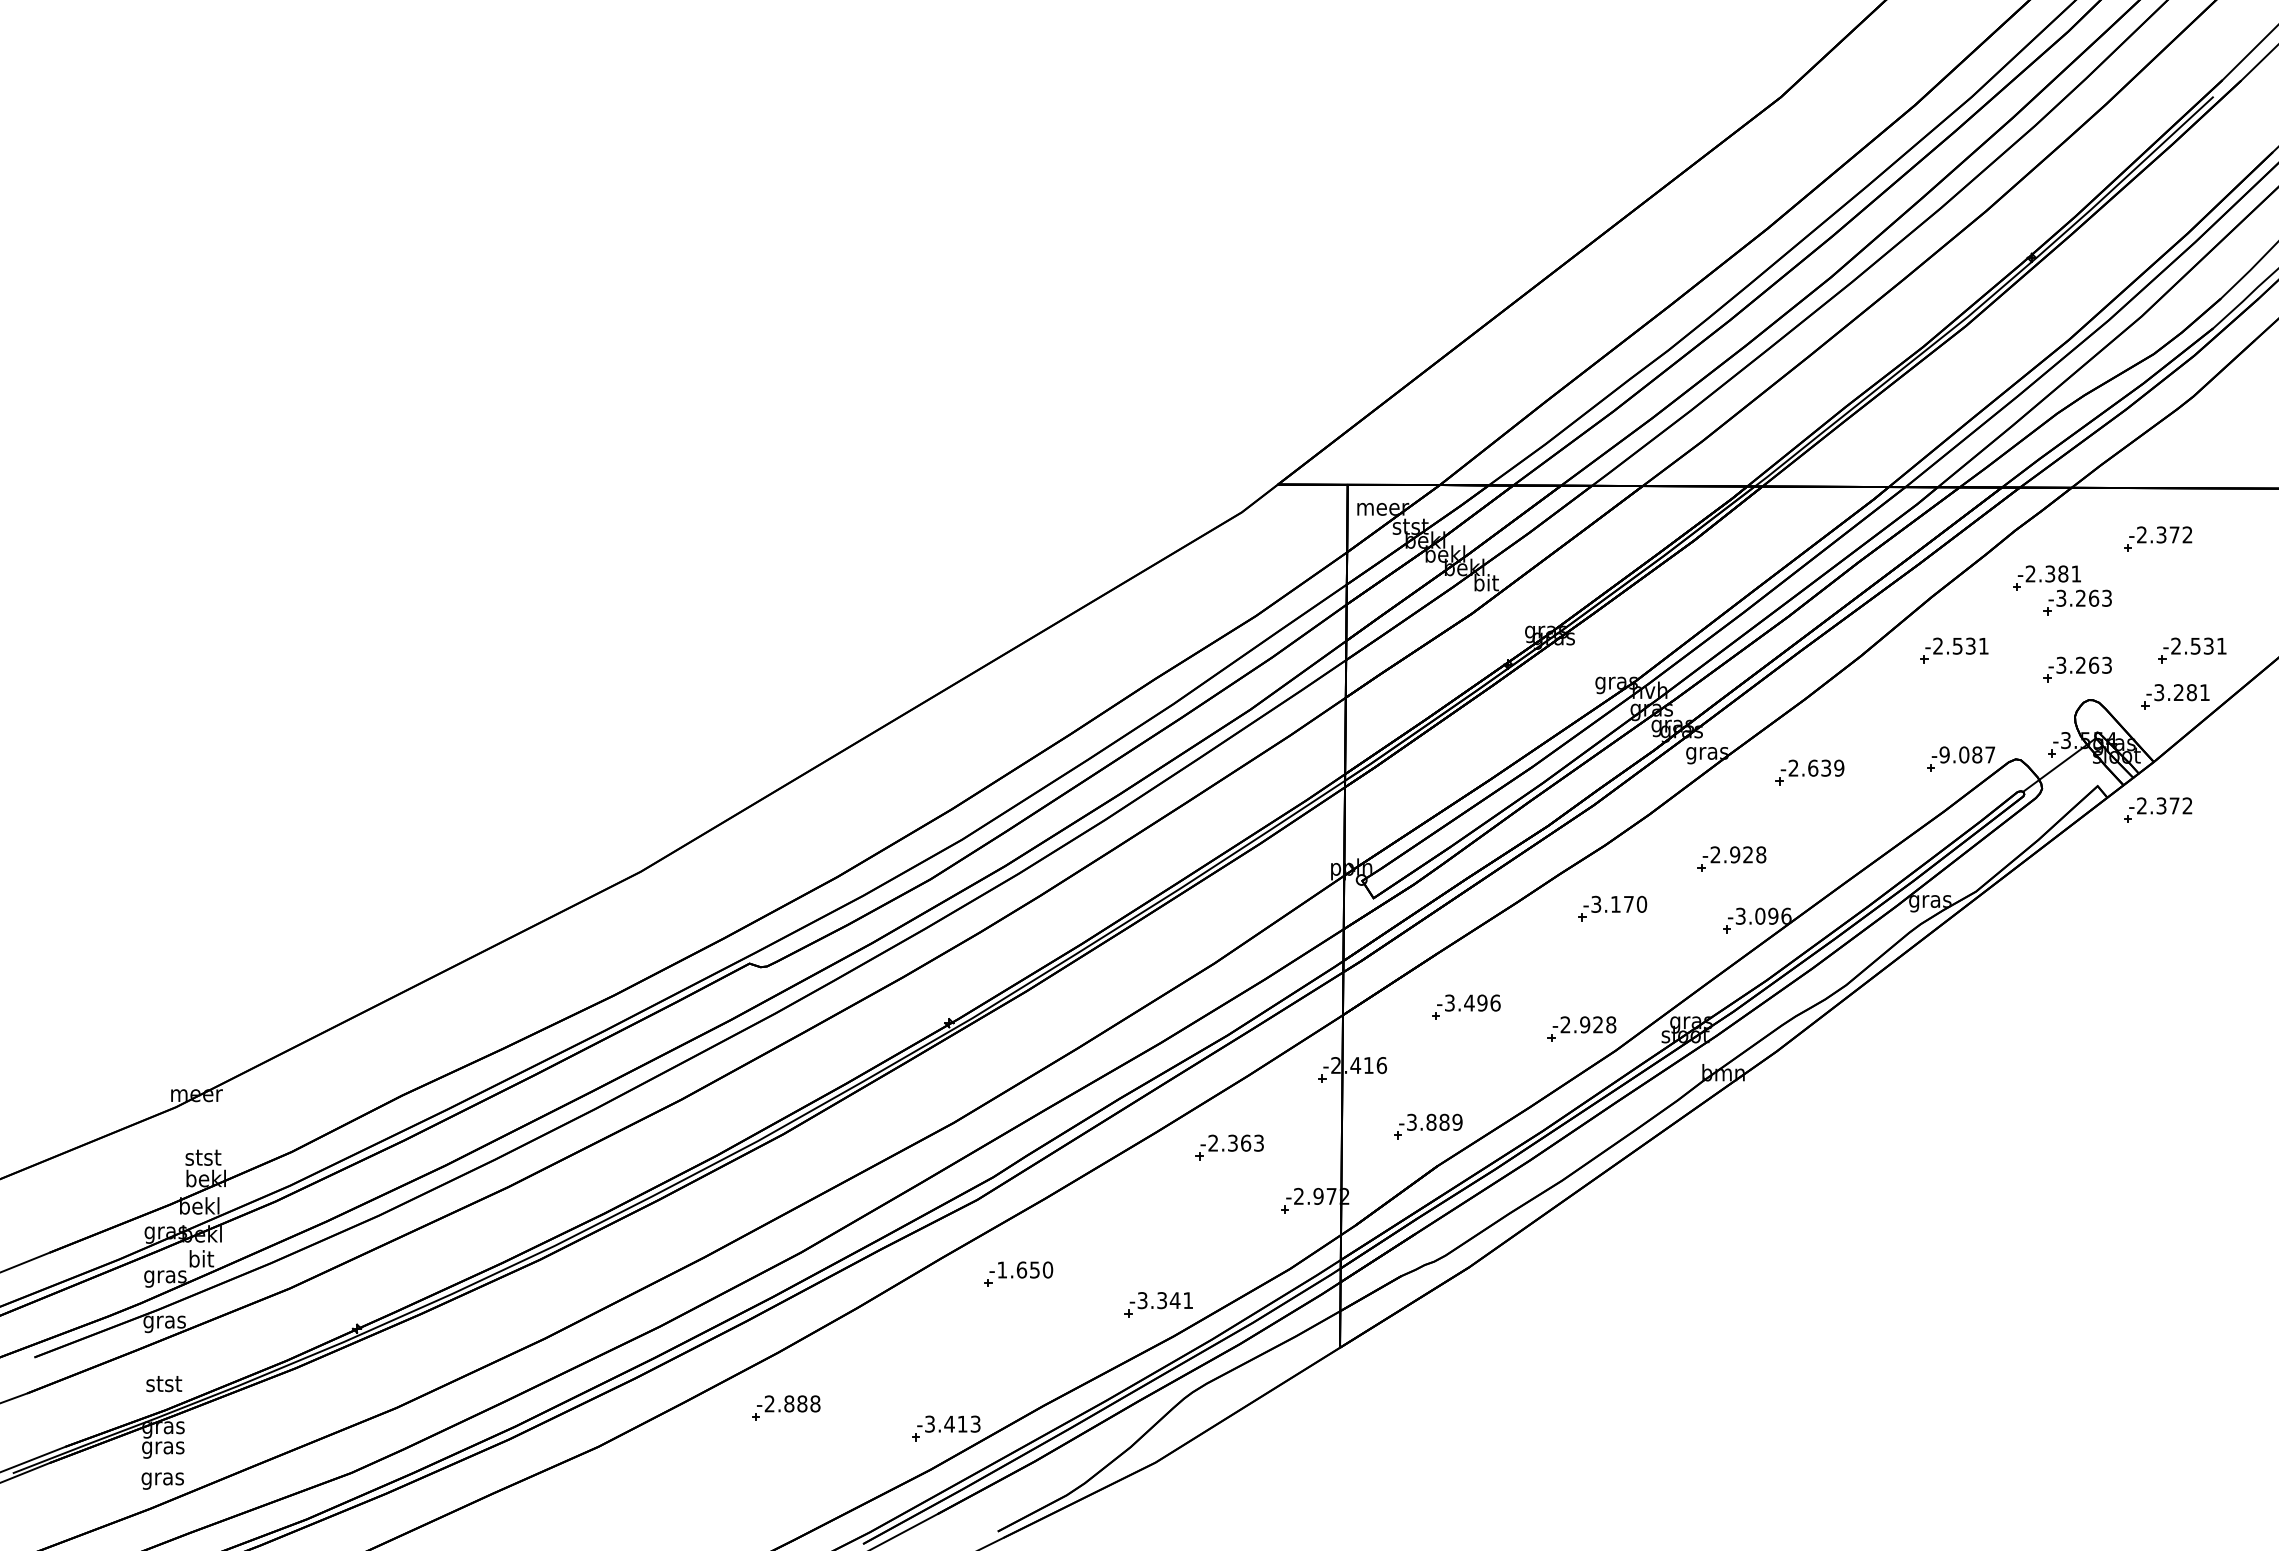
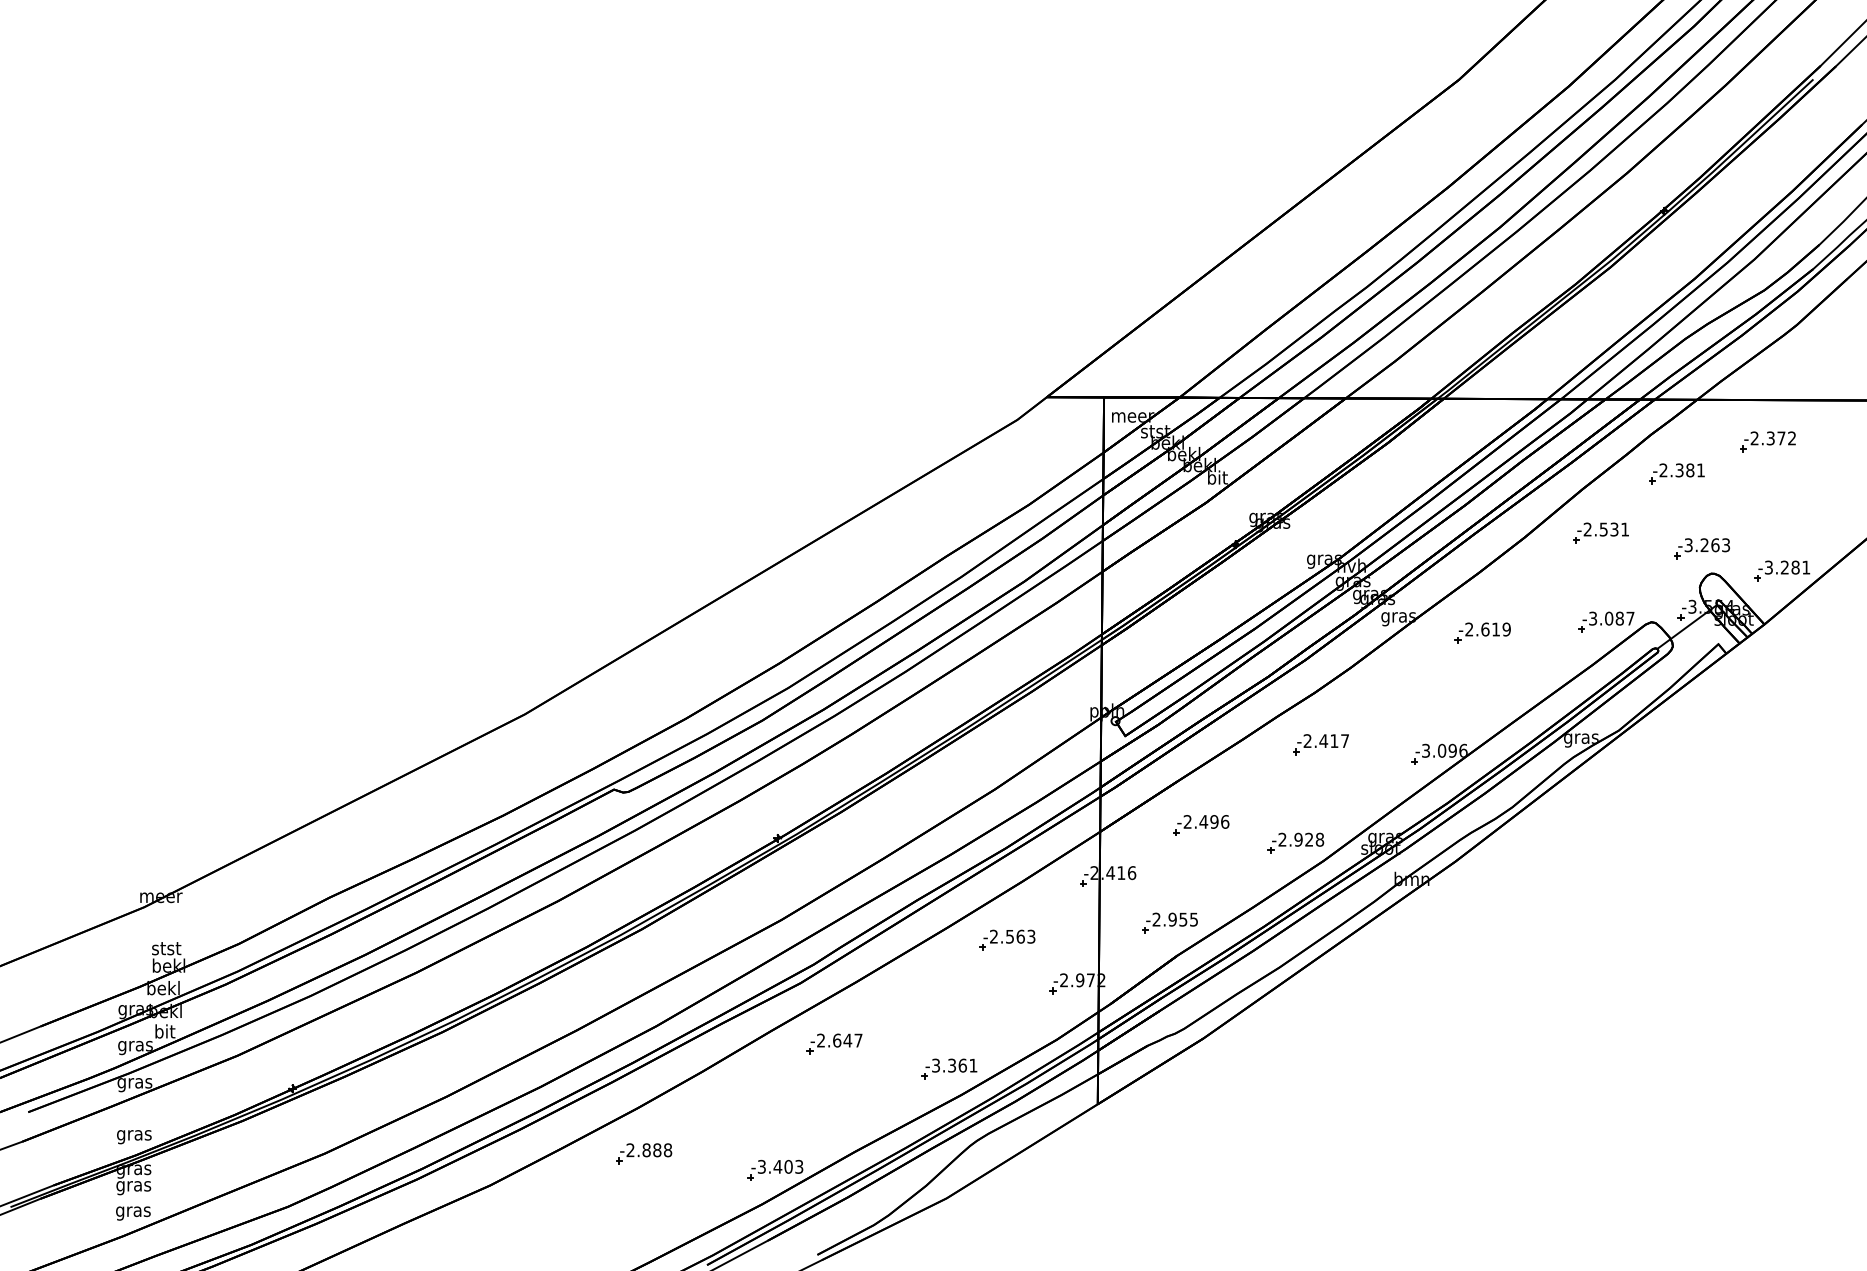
part: (2077, 602) -> (1701, 493), removed
part: (2192, 650) -> (1796, 533), removed
text: (1944, 754) -> (1592, 618), -9.087 -> -3.087
text: (1826, 767) -> (1496, 628), -2.639 -> -2.619
part: (2158, 809) -> (1768, 663), removed
part: (1731, 858) -> (1418, 703), removed
text: (1619, 903) -> (1326, 740), -3.170 -> -2.417
text: (1449, 1003) -> (1187, 822), -3.496 -> -2.496
text: (1434, 1121) -> (1175, 918), -3.889 -> -2.955
text: (1232, 1142) -> (1009, 936), -2.363 -> -2.563
text: (1025, 1269) -> (840, 1040), -1.650 -> -2.647
text: (1174, 1300) -> (962, 1065), -3.341 -> -3.361
text: (163, 1386) -> (133, 1136), stst -> gras
text: (962, 1423) -> (788, 1166), -3.413 -> -3.403

